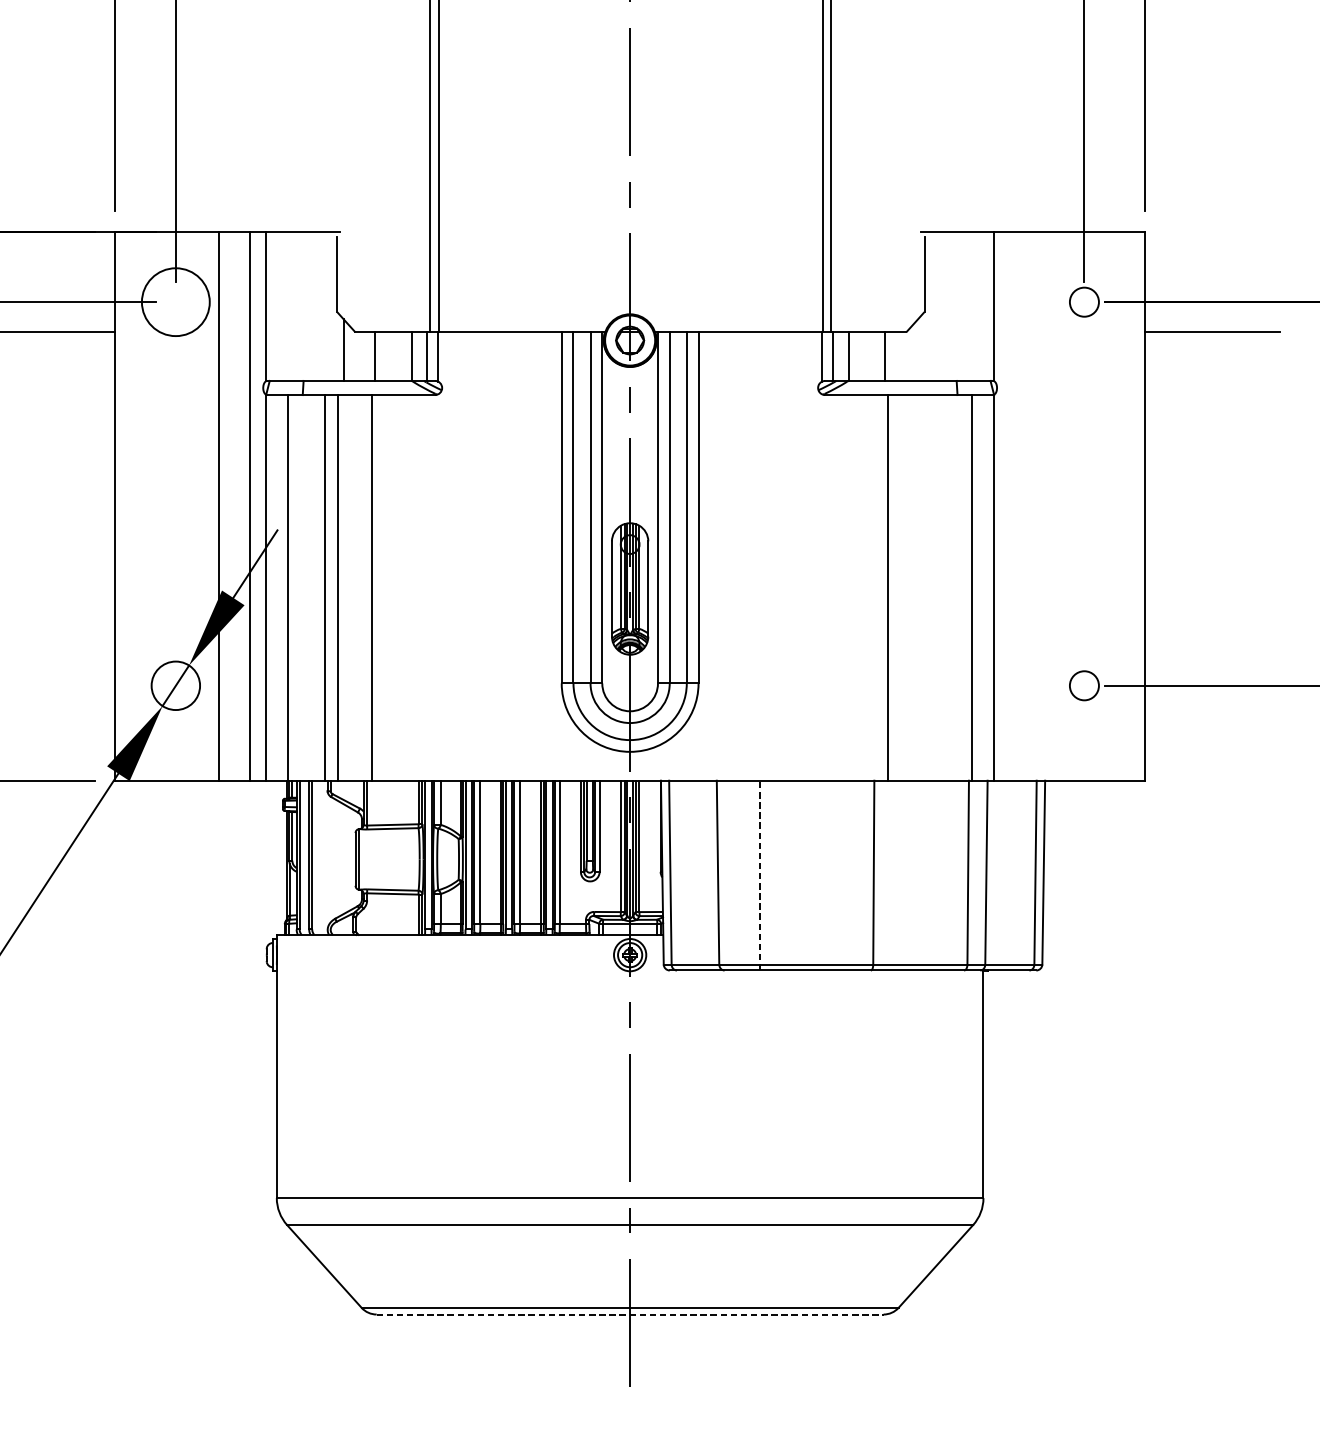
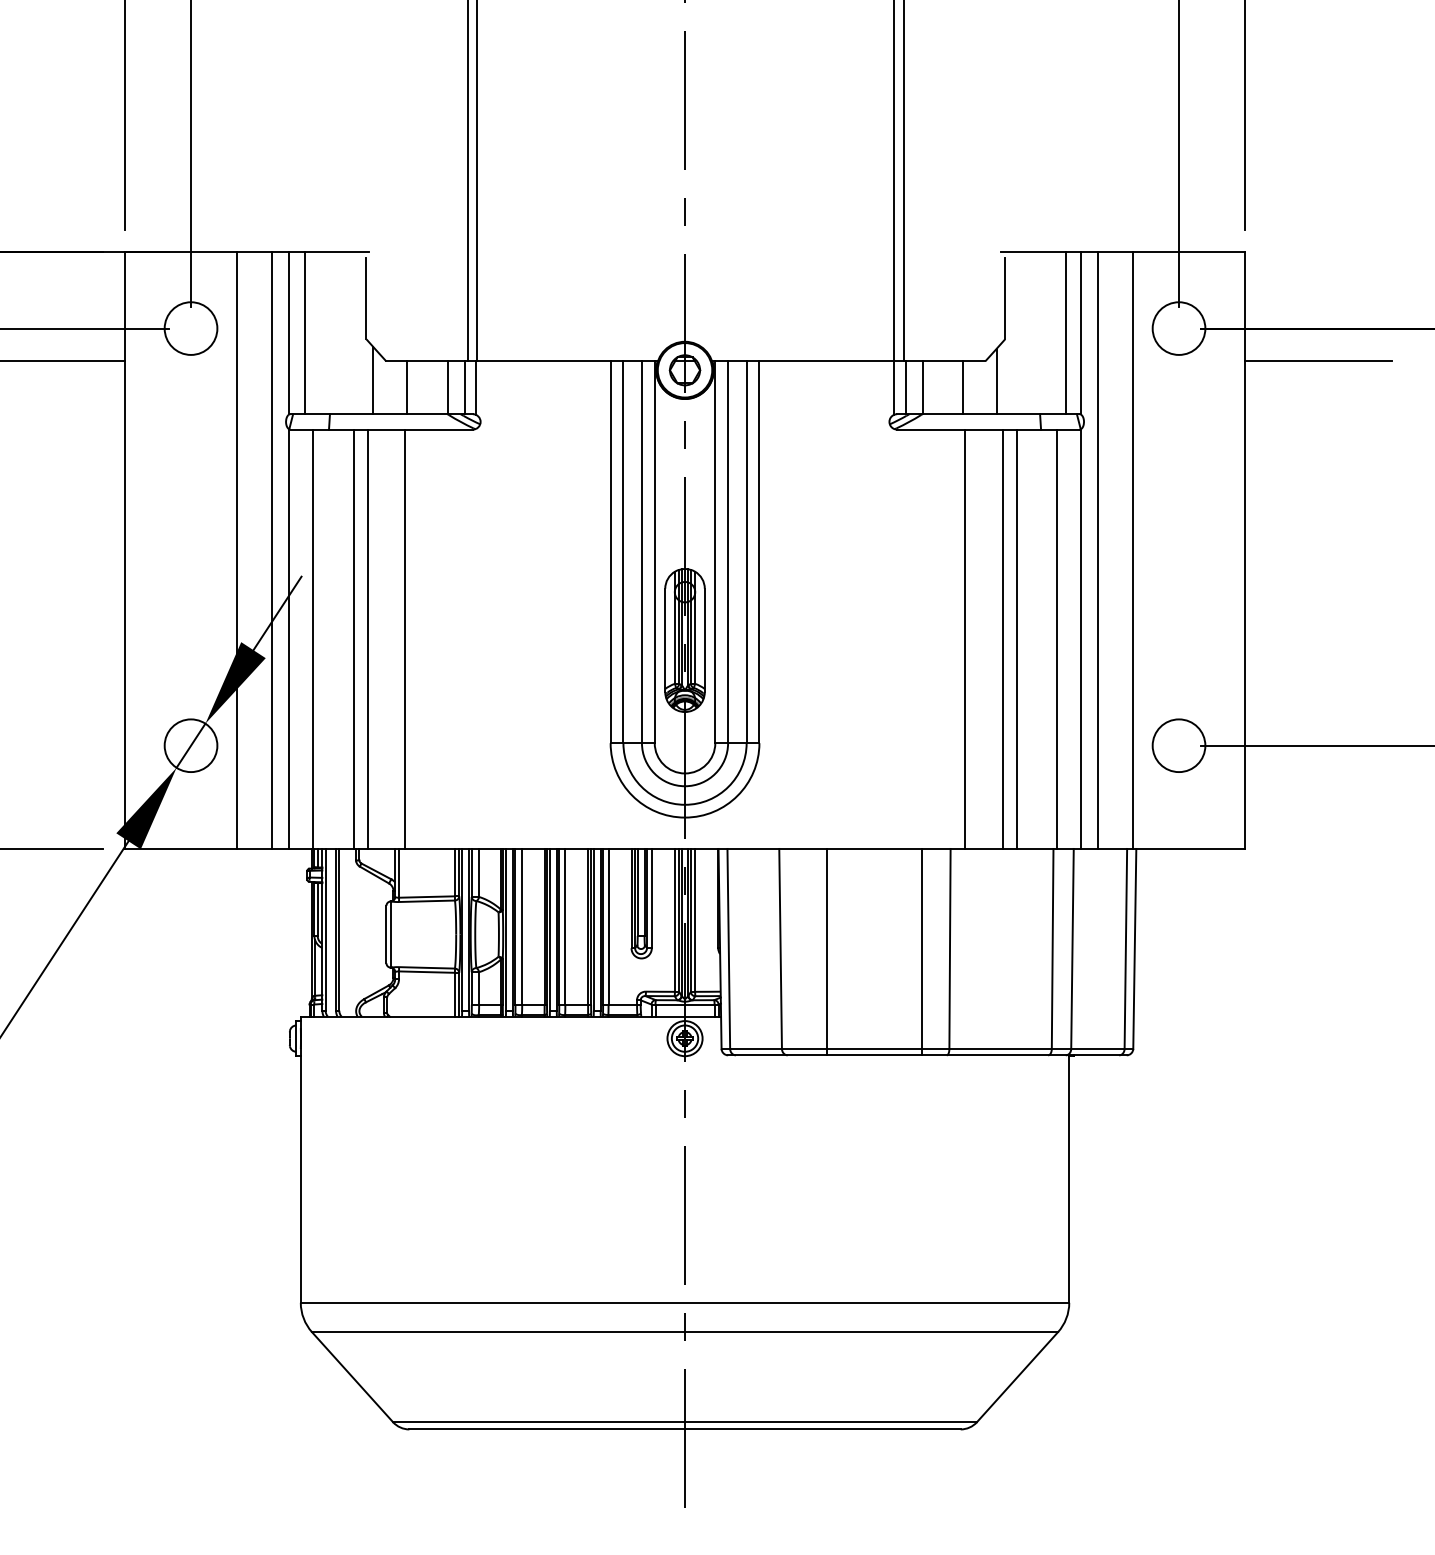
circle: (175, 302) -> (190, 328), size x0.71
circle: (1083, 302) -> (1178, 328), size x1.67
line: (280, 305) -> (304, 332), added
line: (980, 305) -> (1065, 332), added
line: (916, 350) -> (996, 381), added
line: (1010, 505) -> (1098, 549), added
line: (1041, 505) -> (1132, 549), added
line: (922, 587) -> (1002, 638), added
line: (934, 587) -> (1016, 638), added
circle: (1083, 685) -> (1178, 745), size x1.67
line: (760, 875) -> (826, 951), dashed -> solid
line: (848, 875) -> (922, 951), added
line: (630, 1314) -> (685, 1429), dashed -> solid

